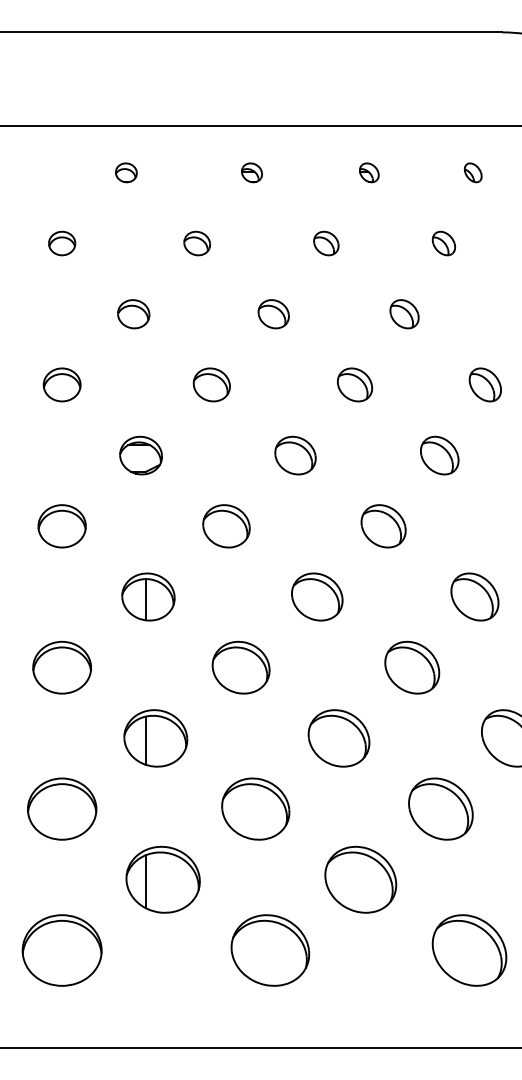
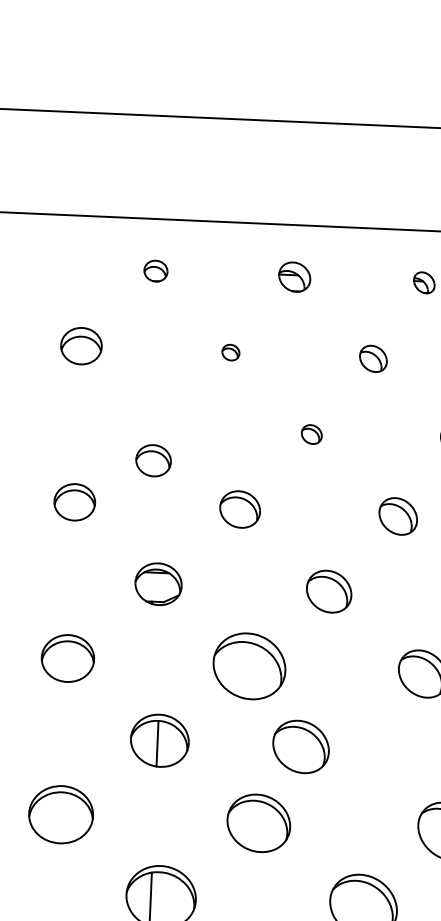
part: (251, 172) -> (294, 276), size x1.4
part: (62, 243) -> (81, 346), size x1.4
part: (197, 243) -> (231, 352), size x0.6
part: (133, 314) -> (153, 461), moved
part: (273, 314) -> (311, 434), size x0.6
part: (226, 526) -> (249, 666), size x1.4
part: (317, 596) -> (301, 746), moved

